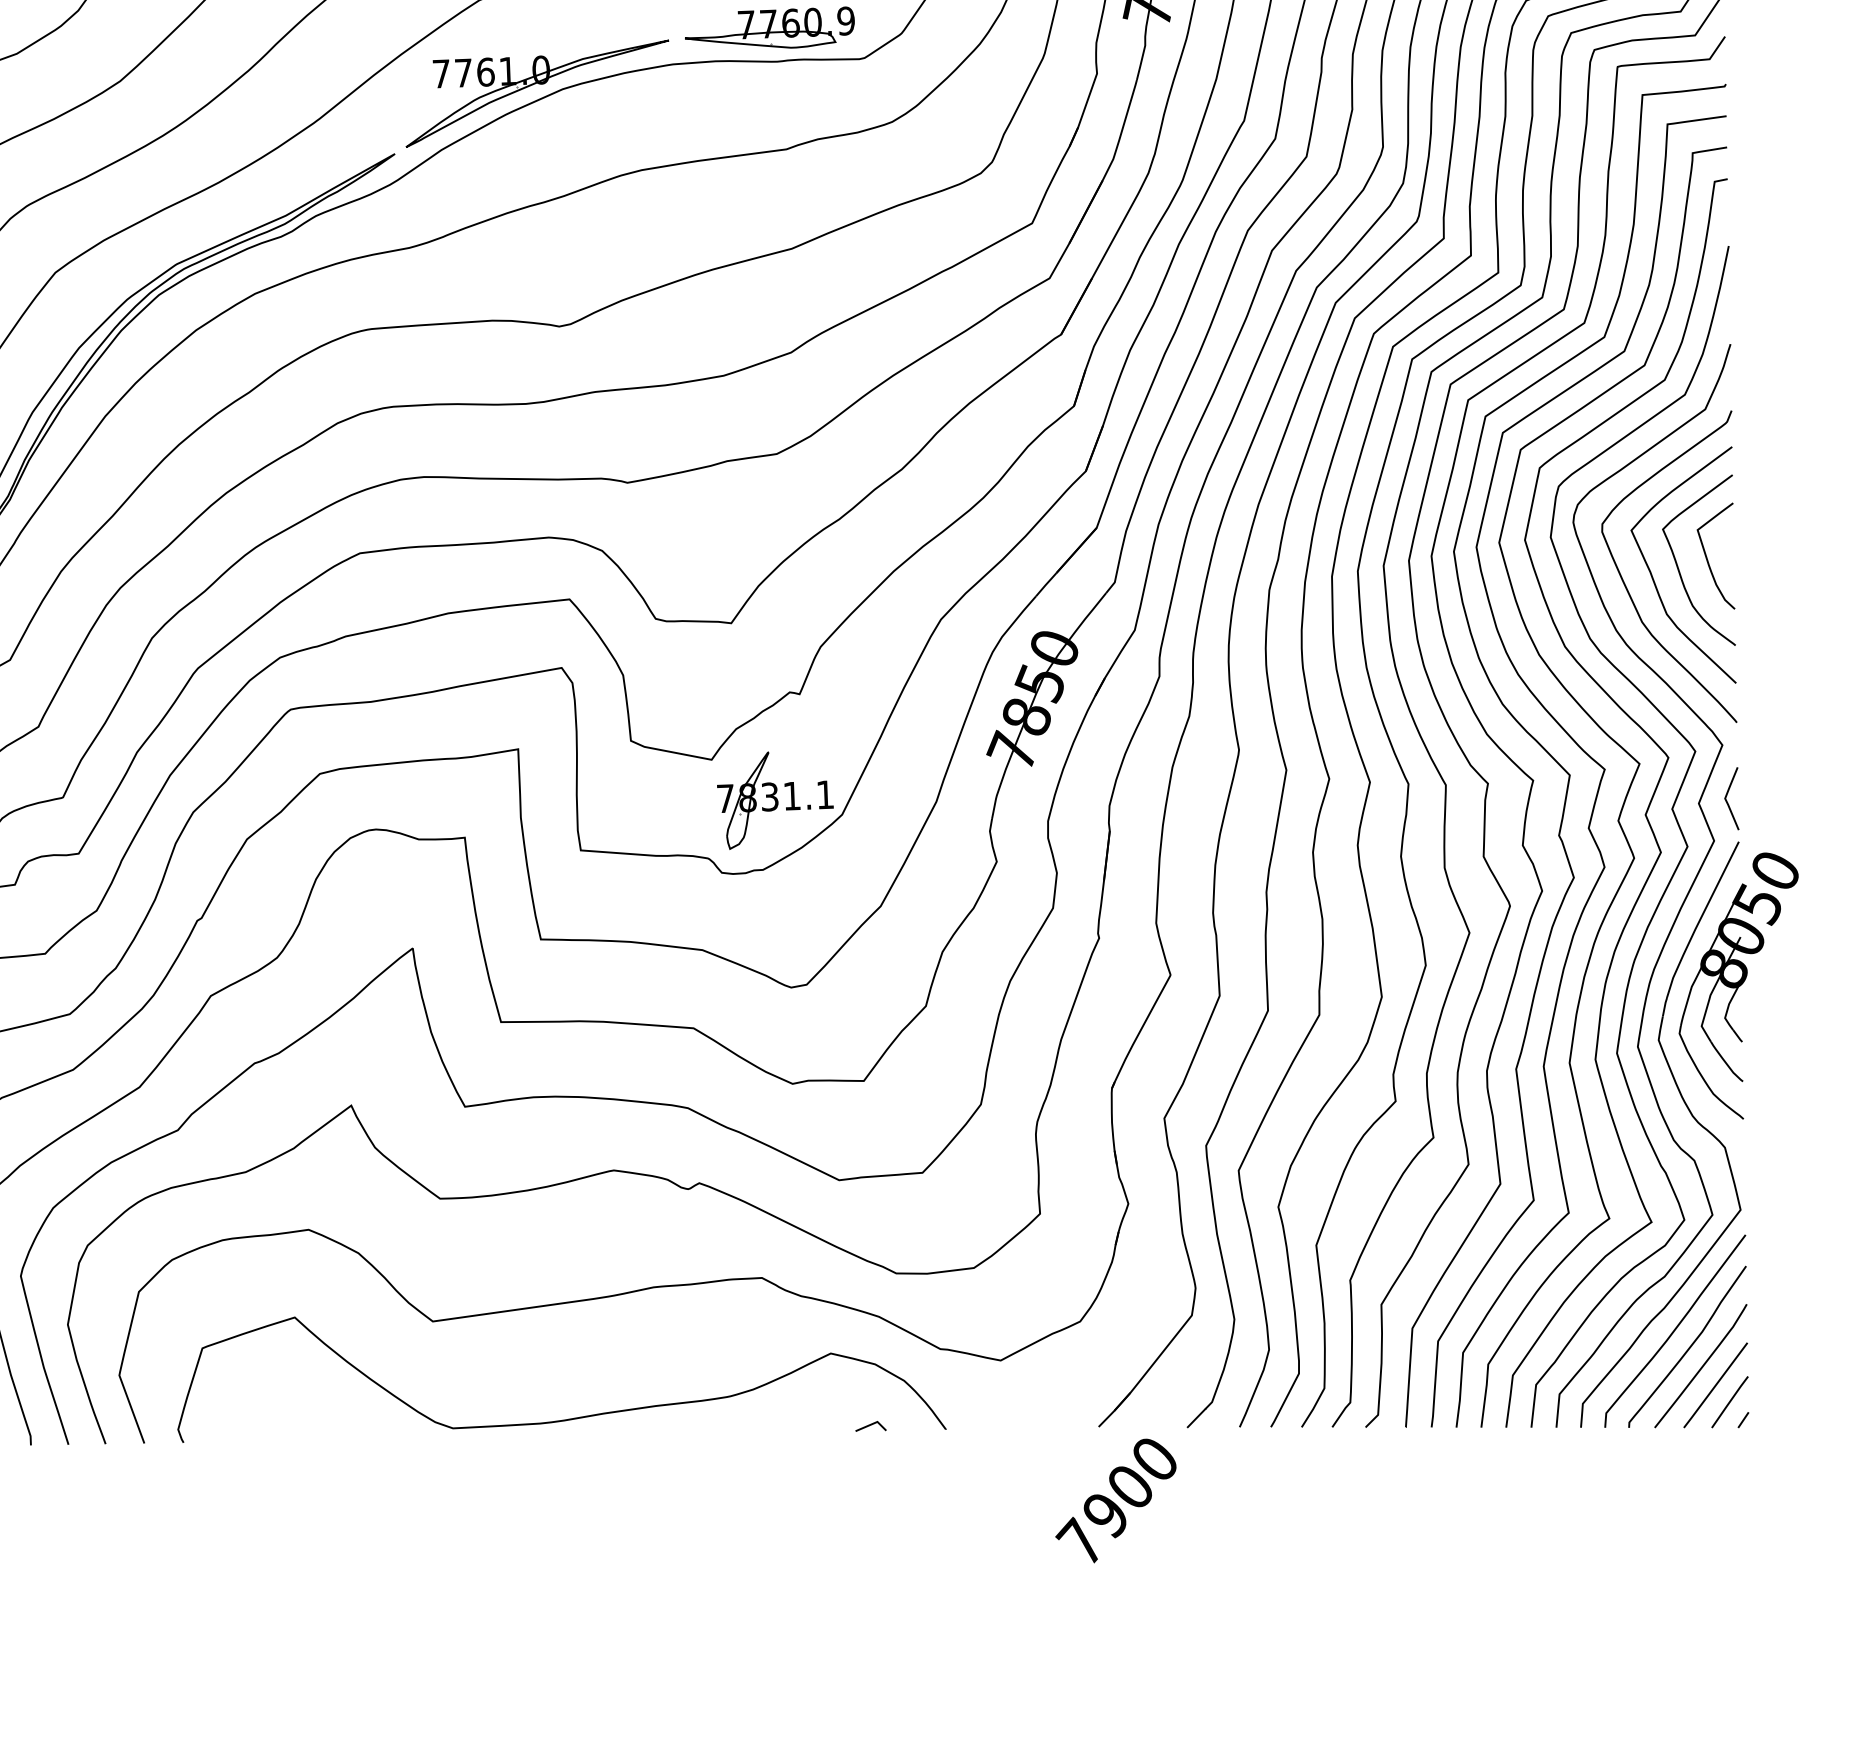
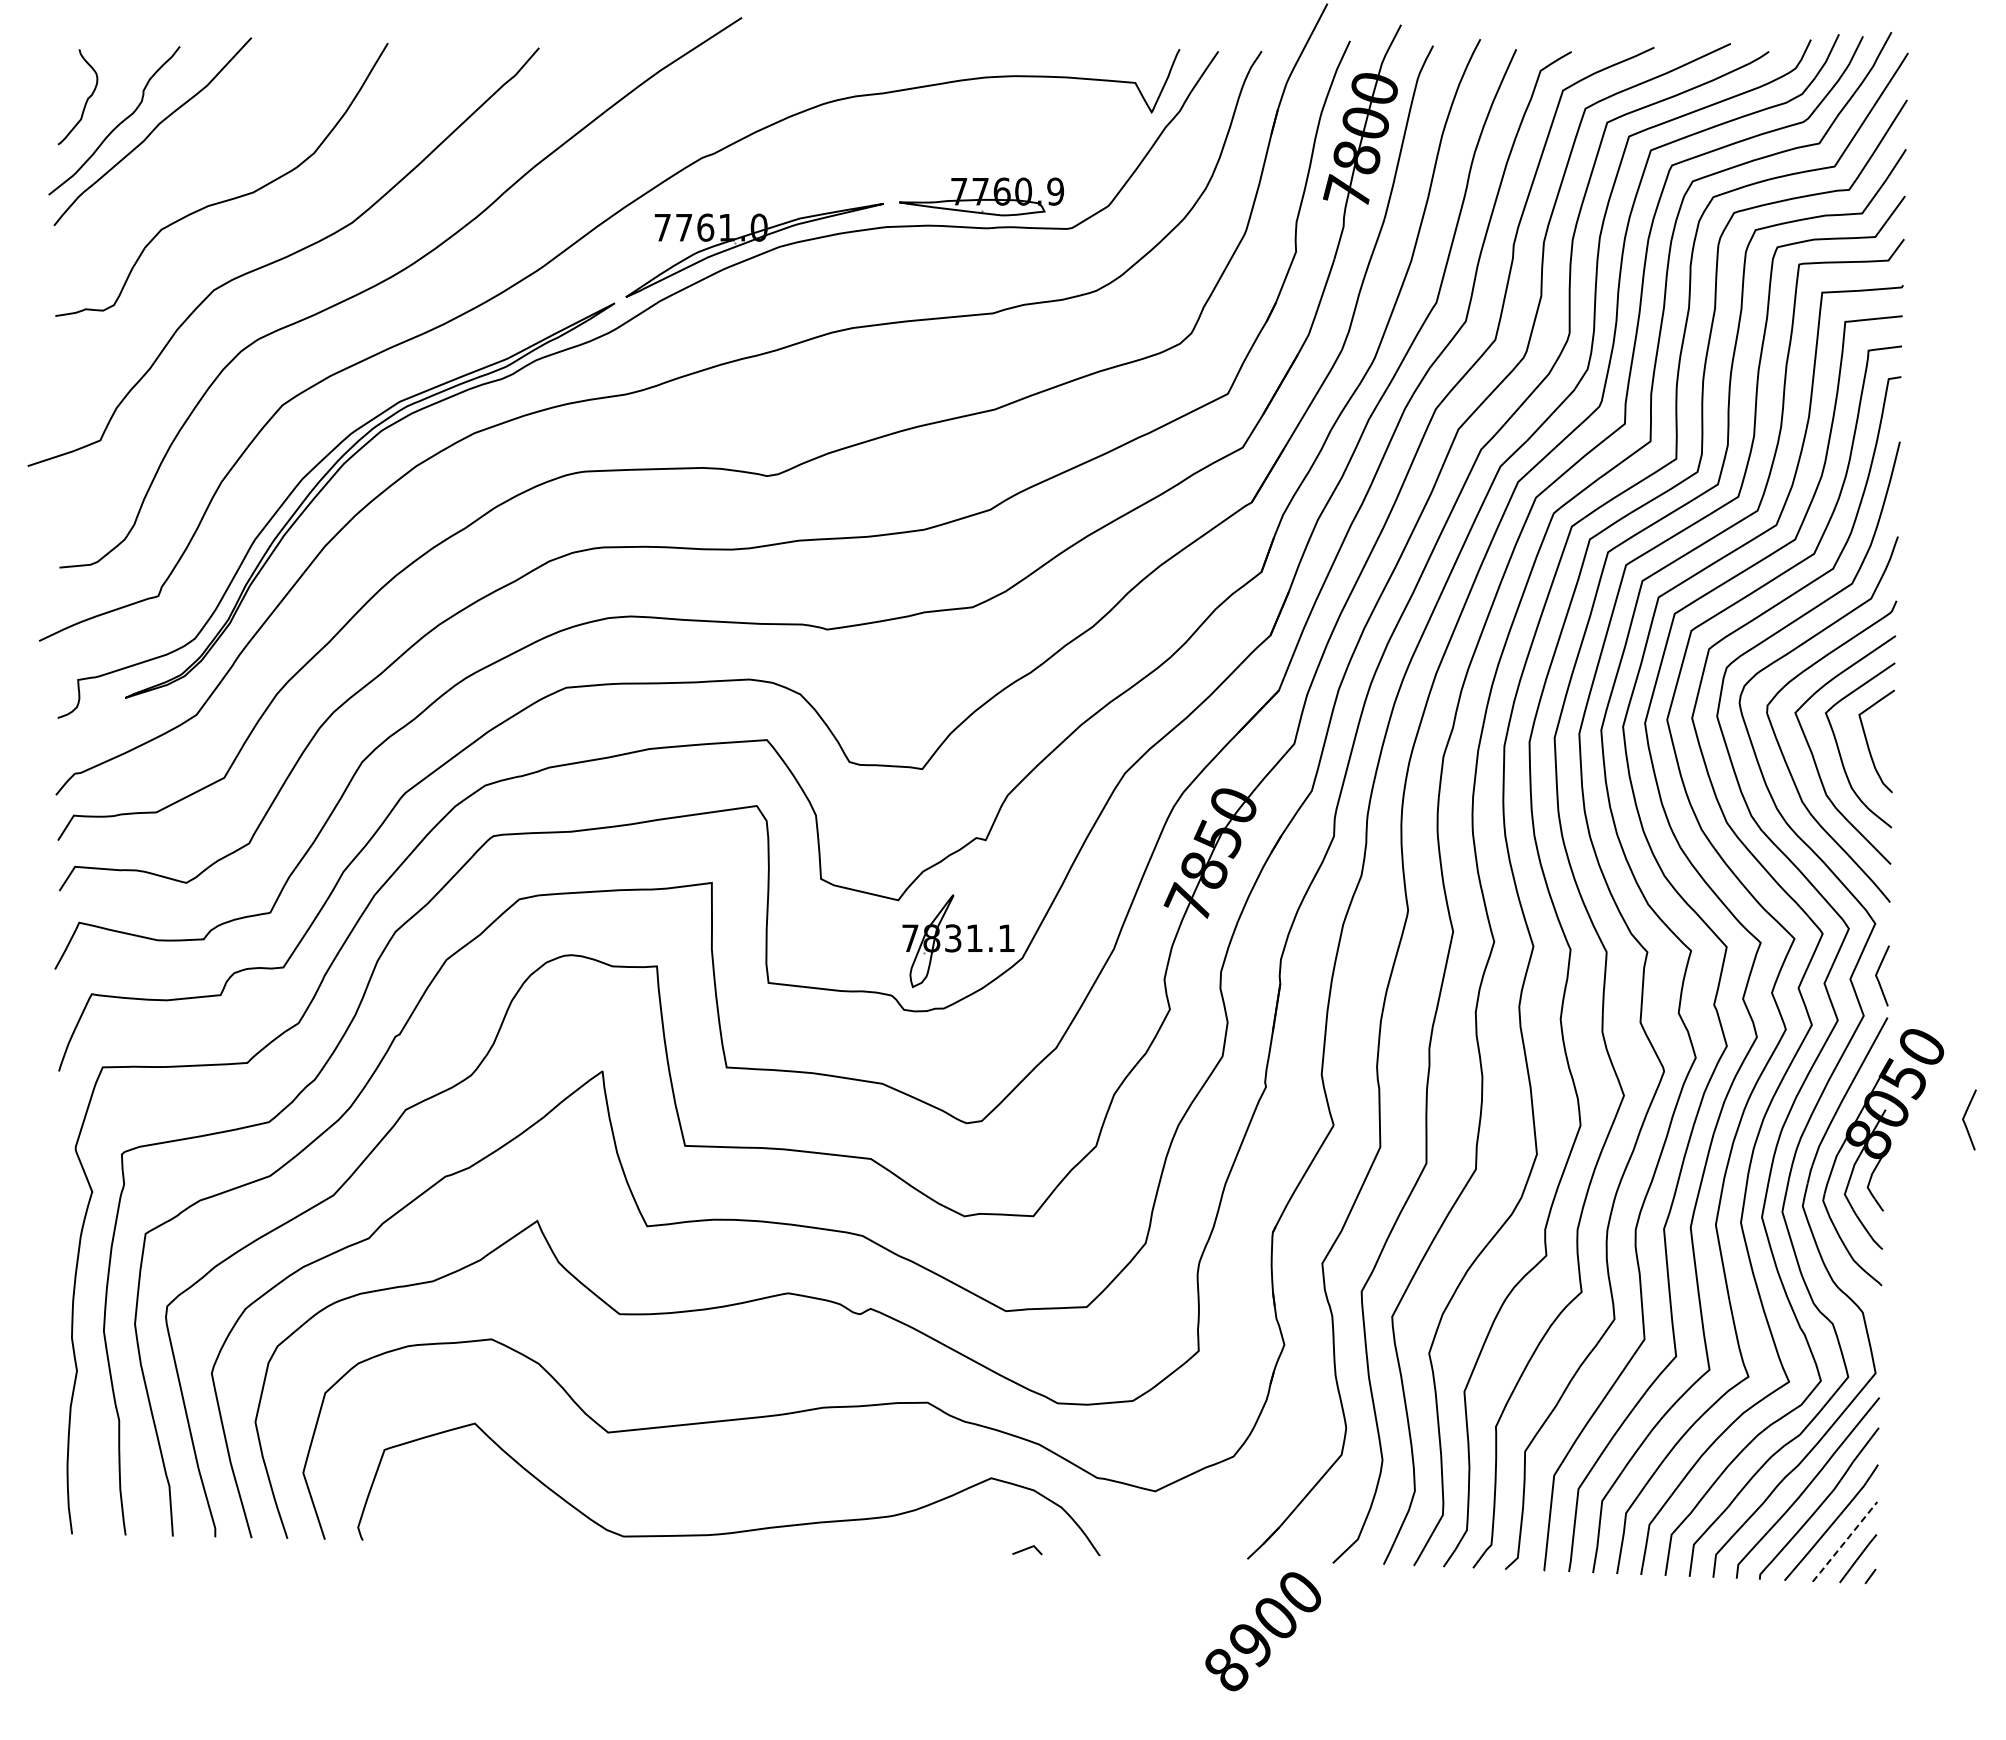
curve: (1823, 940) -> (1965, 1116), added
line: (1715, 1386) -> (1844, 1542), solid -> dashed
text: (1079, 1540) -> (1224, 1668), 7900 -> 8900

